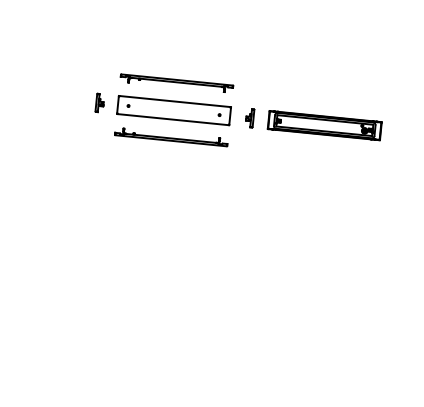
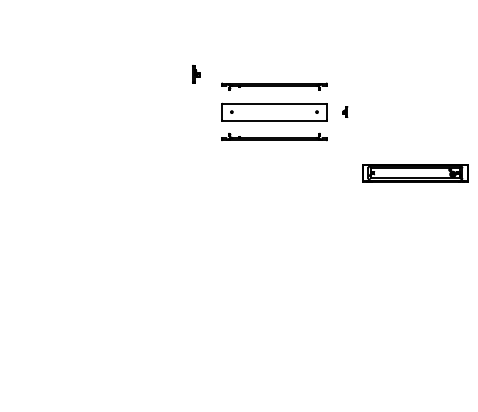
part: (100, 103) -> (196, 74), moved
part: (250, 117) -> (345, 111), size x0.6
part: (324, 125) -> (415, 173), moved

